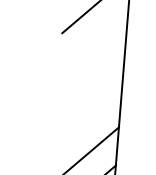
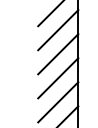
line: (94, 42) -> (58, 54), added
line: (90, 80) -> (58, 78), added
line: (87, 118) -> (58, 102), added

